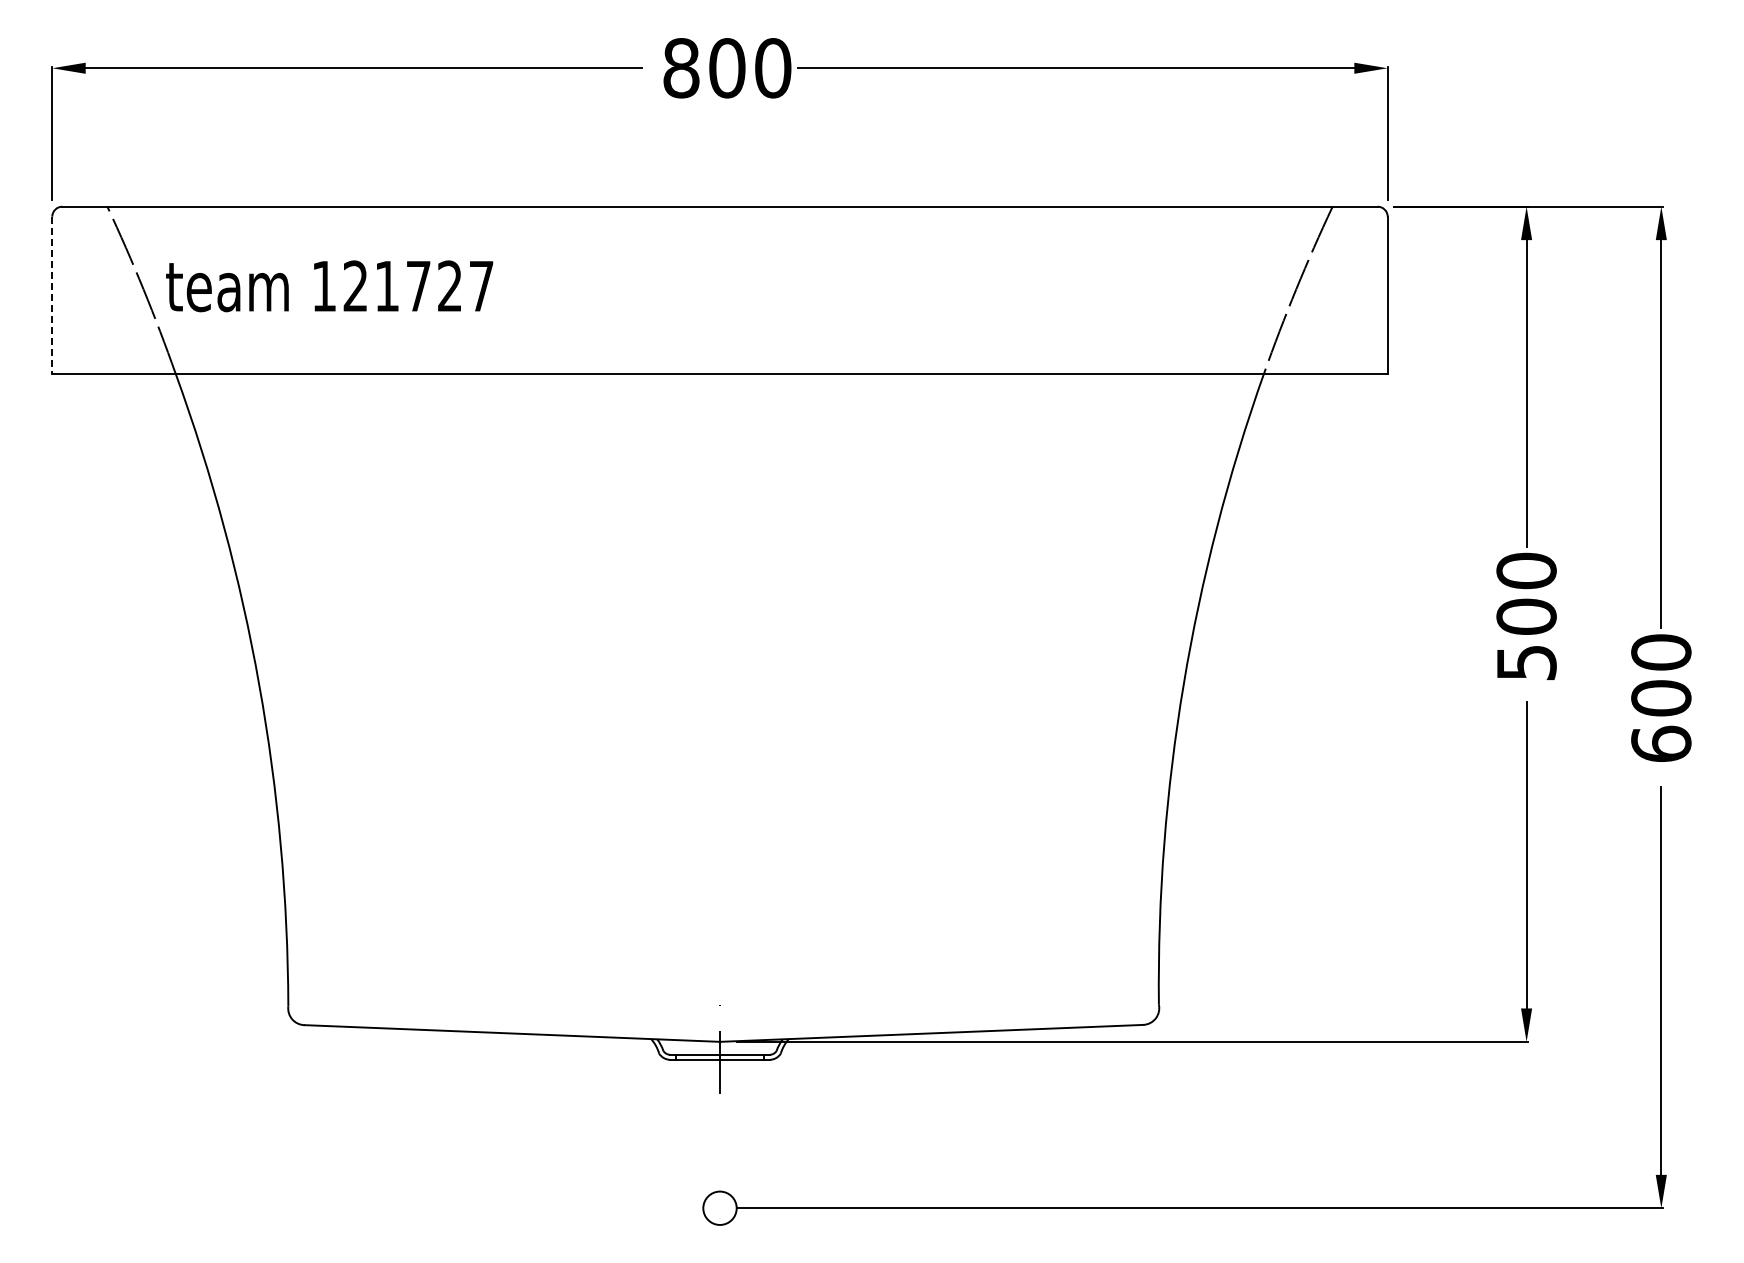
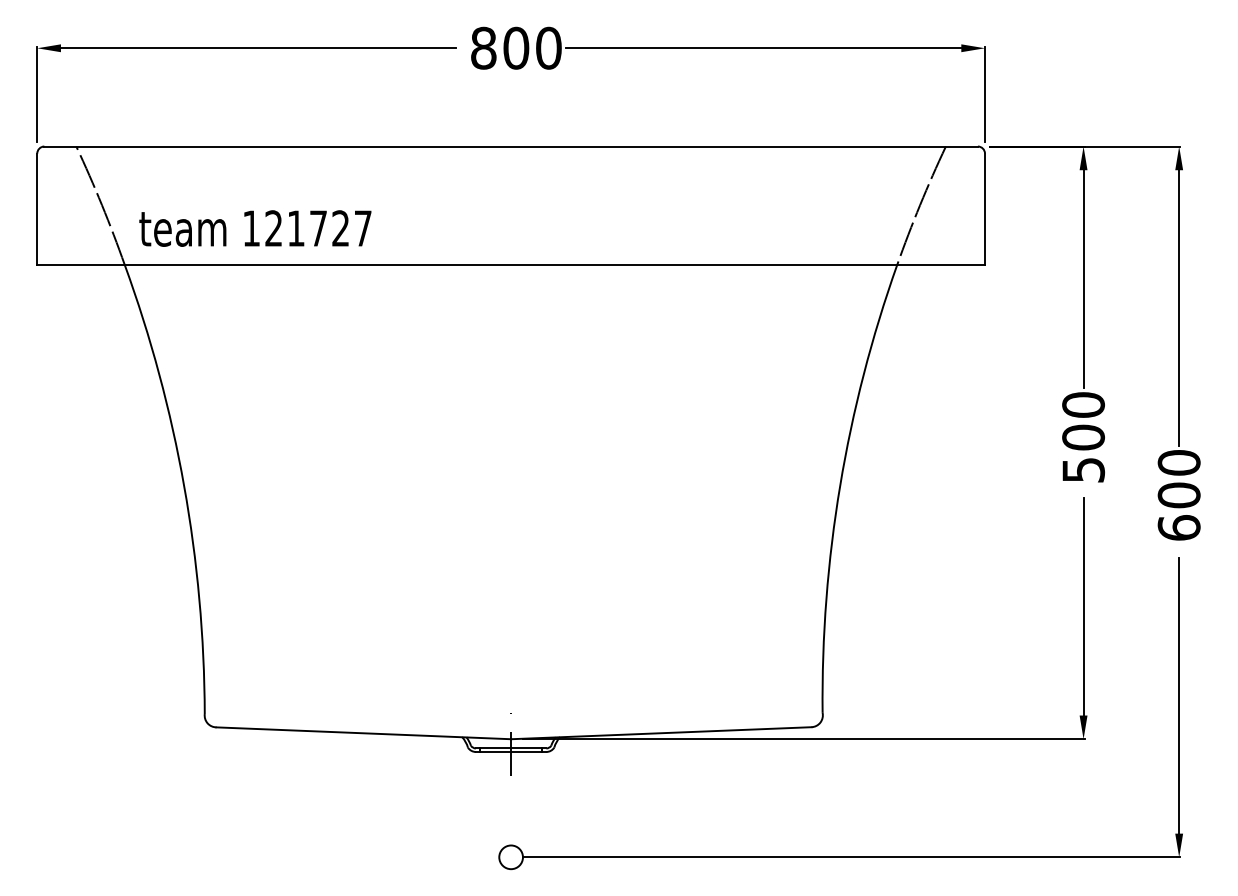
text: (329, 286) -> (255, 228), moved
line: (52, 295) -> (37, 209), dashed -> solid

